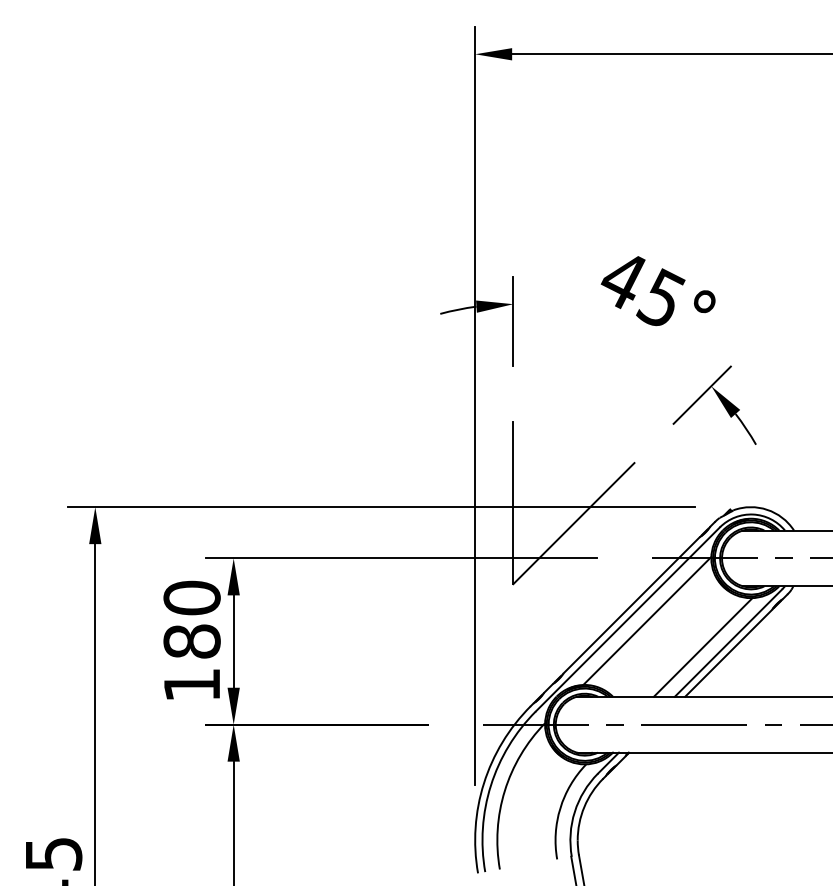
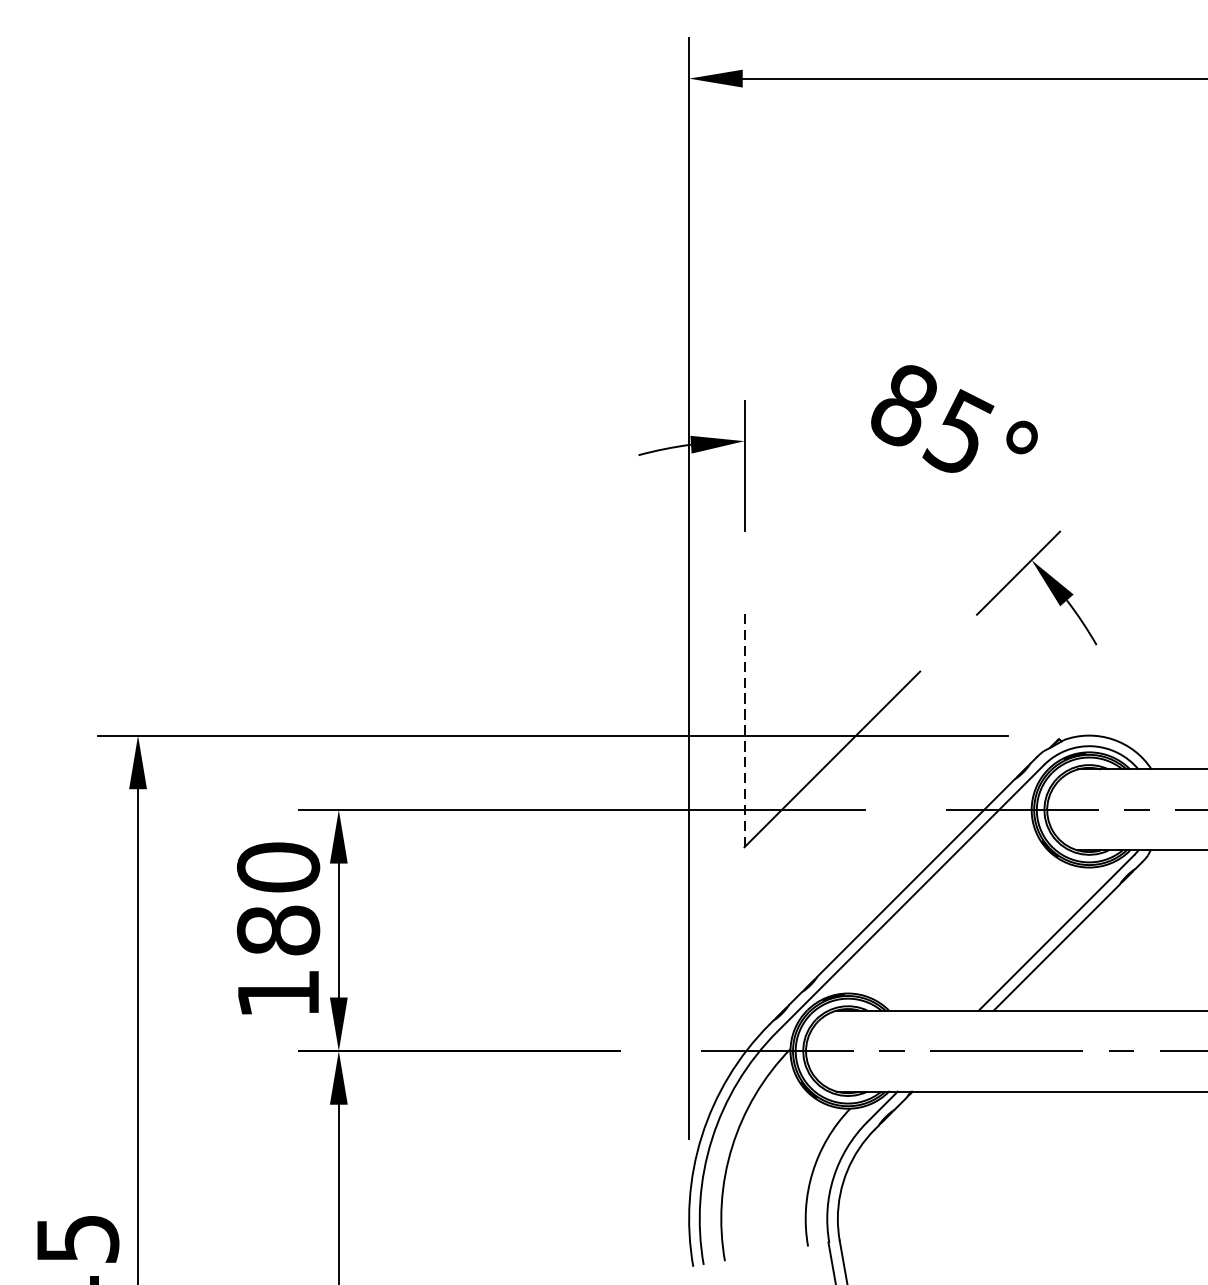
text: (622, 280) -> (902, 406), 45° -> 85°
line: (513, 502) -> (744, 728), solid -> dashed
line: (647, 620) -> (939, 899), removed
line: (702, 647) -> (1018, 939), removed

